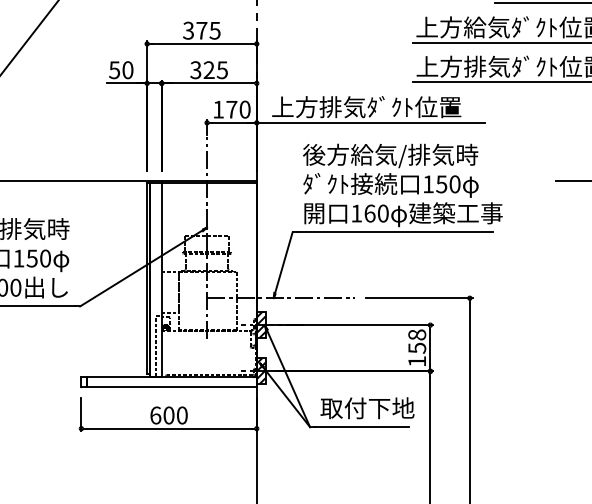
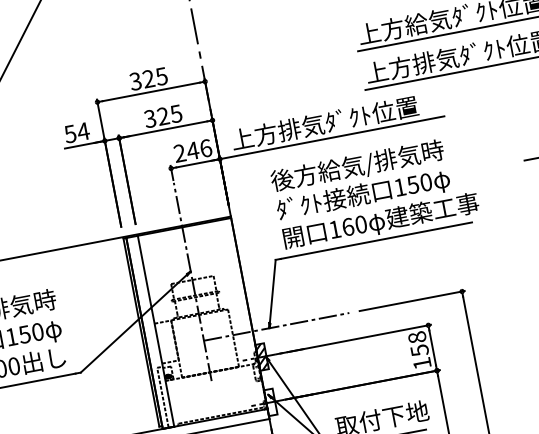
text: (201, 30) -> (148, 78), 375 -> 325
text: (127, 70) -> (83, 131), 50 -> 54
text: (231, 109) -> (192, 150), 170 -> 246
hatch: (260, 371) -> (270, 402), removed

